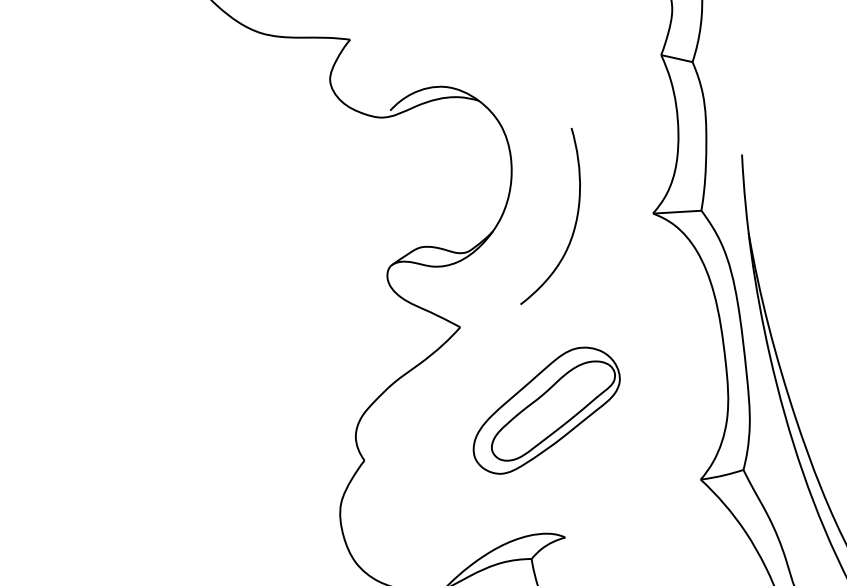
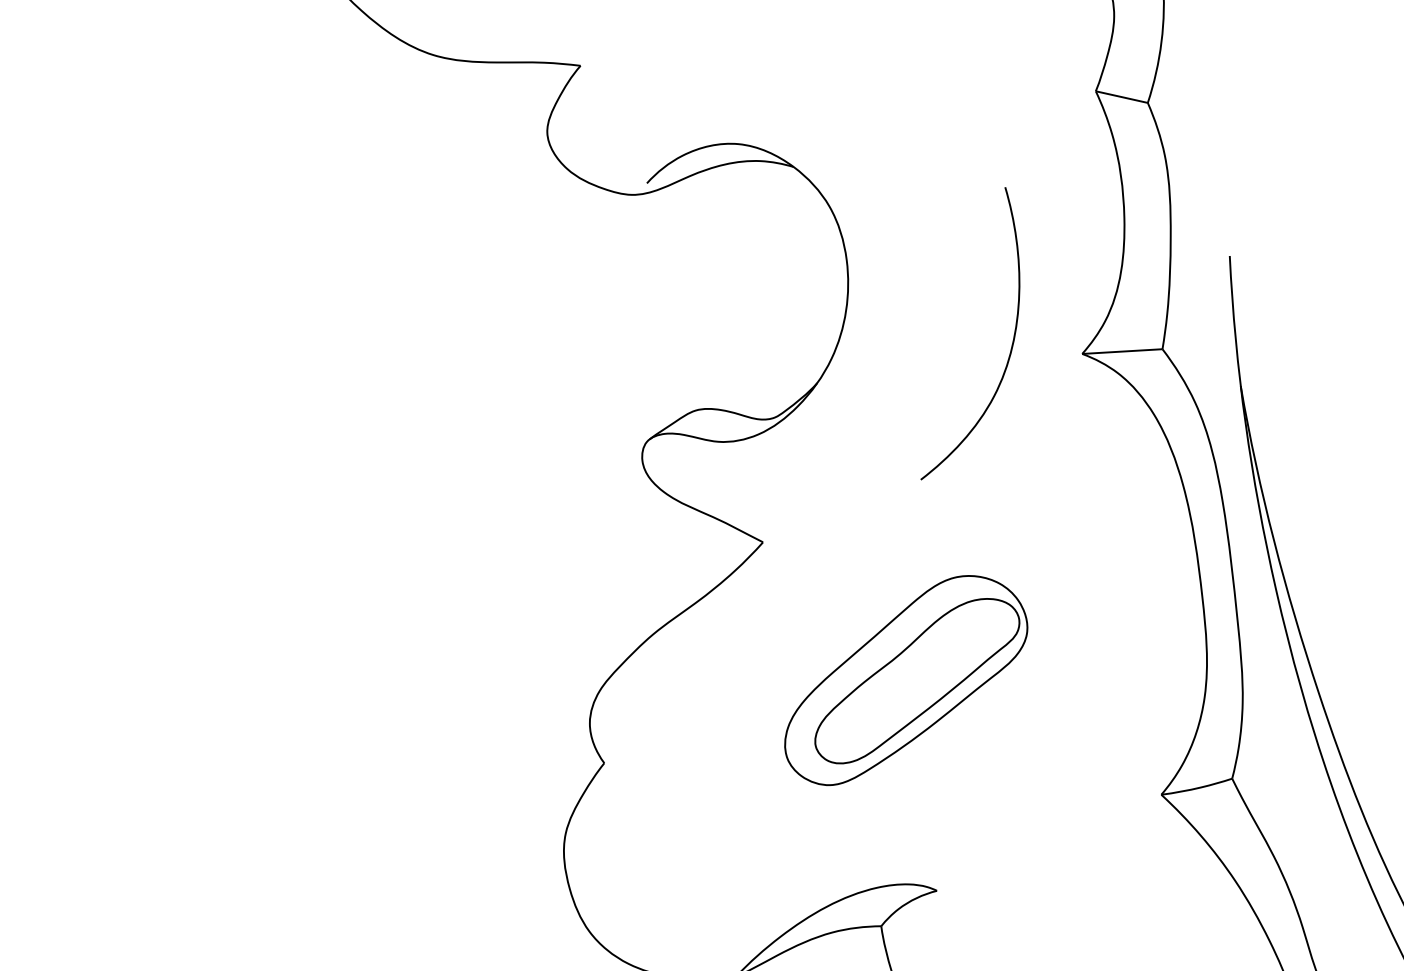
curve: (575, 219) -> (1011, 338), moved

